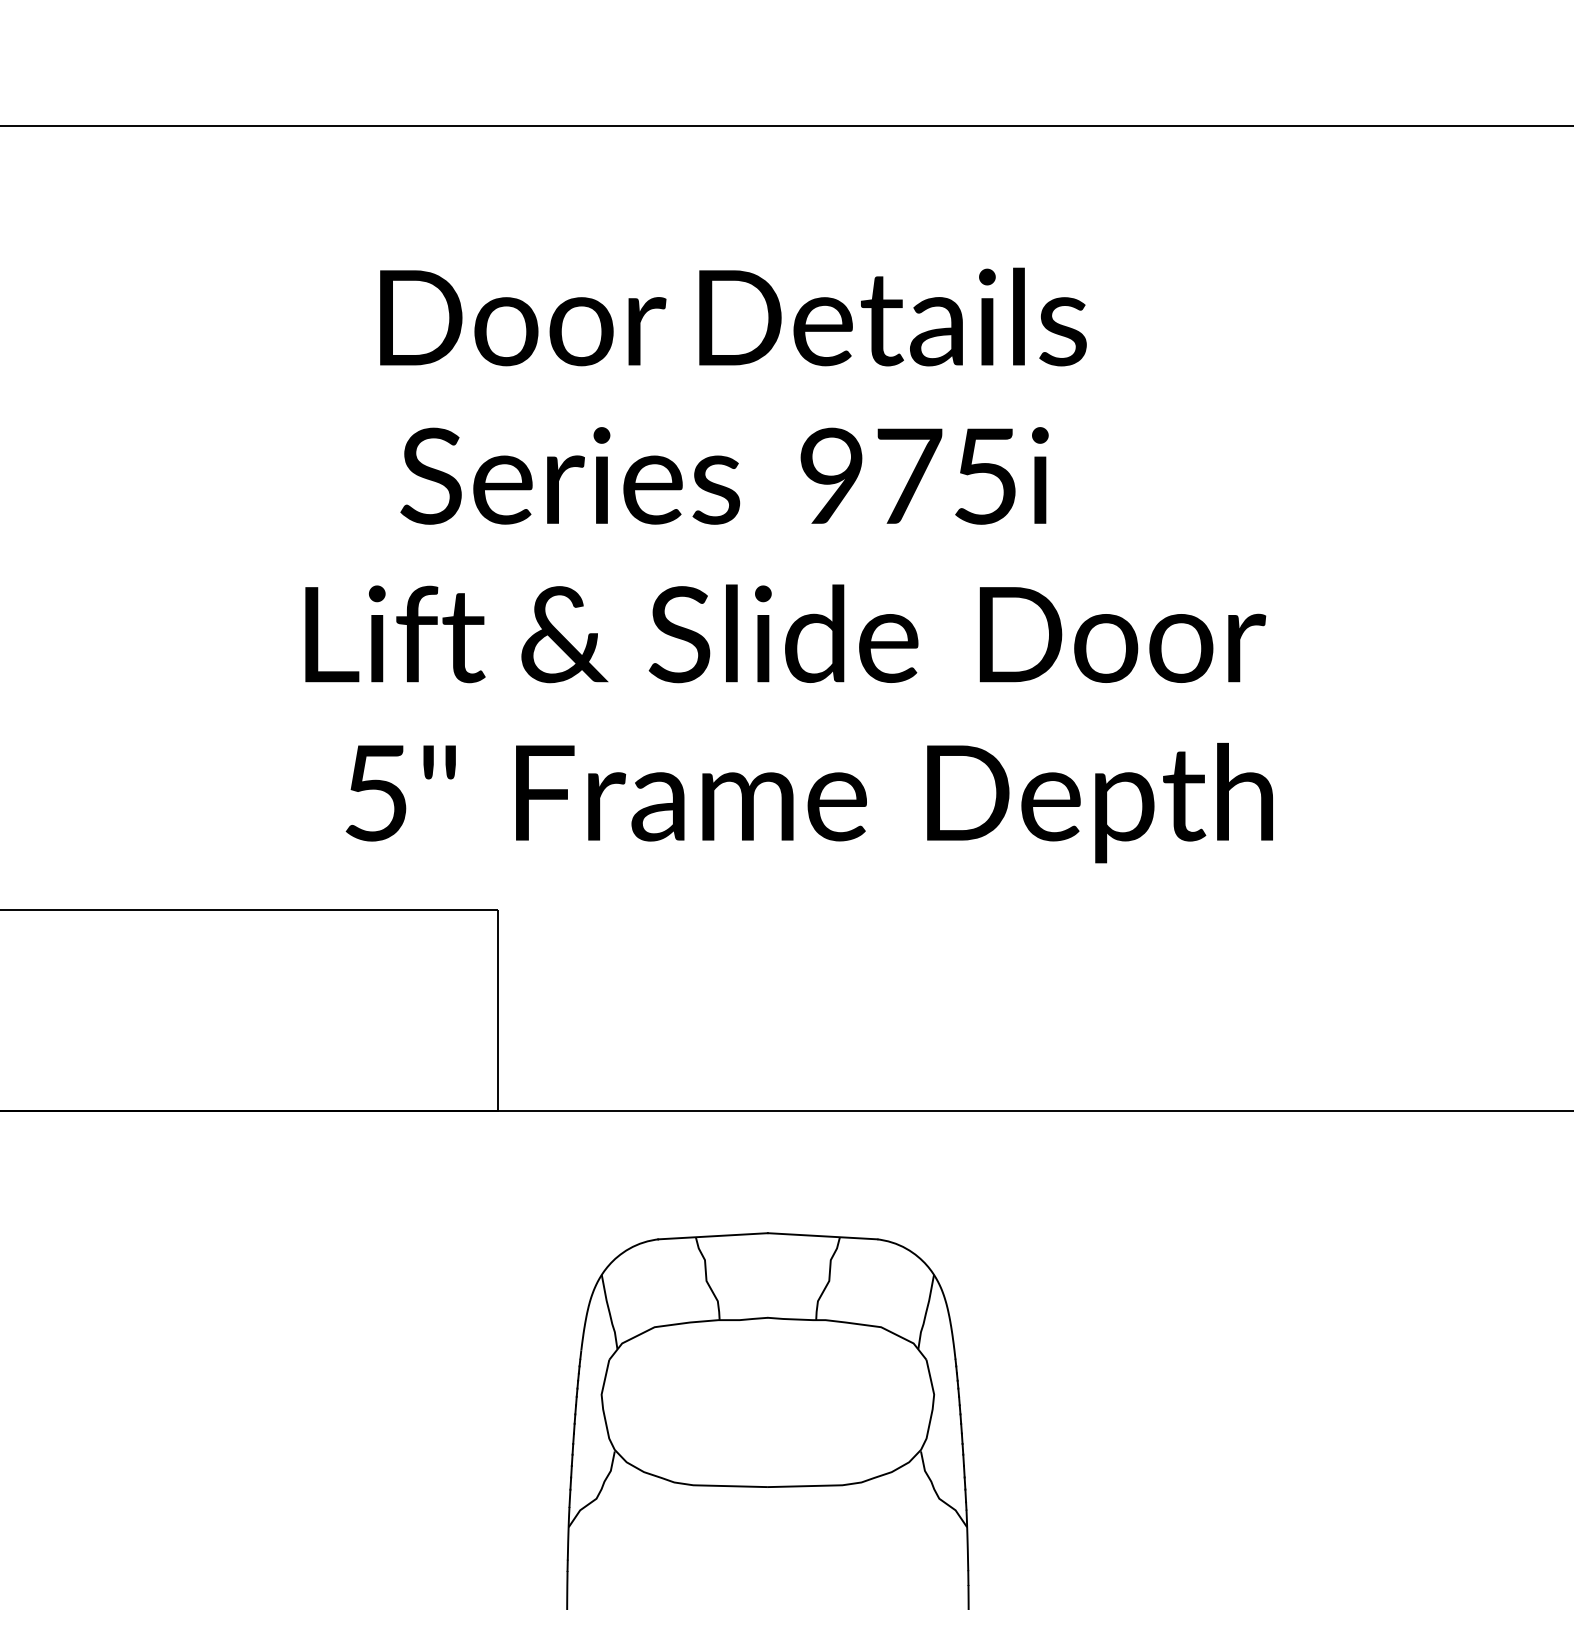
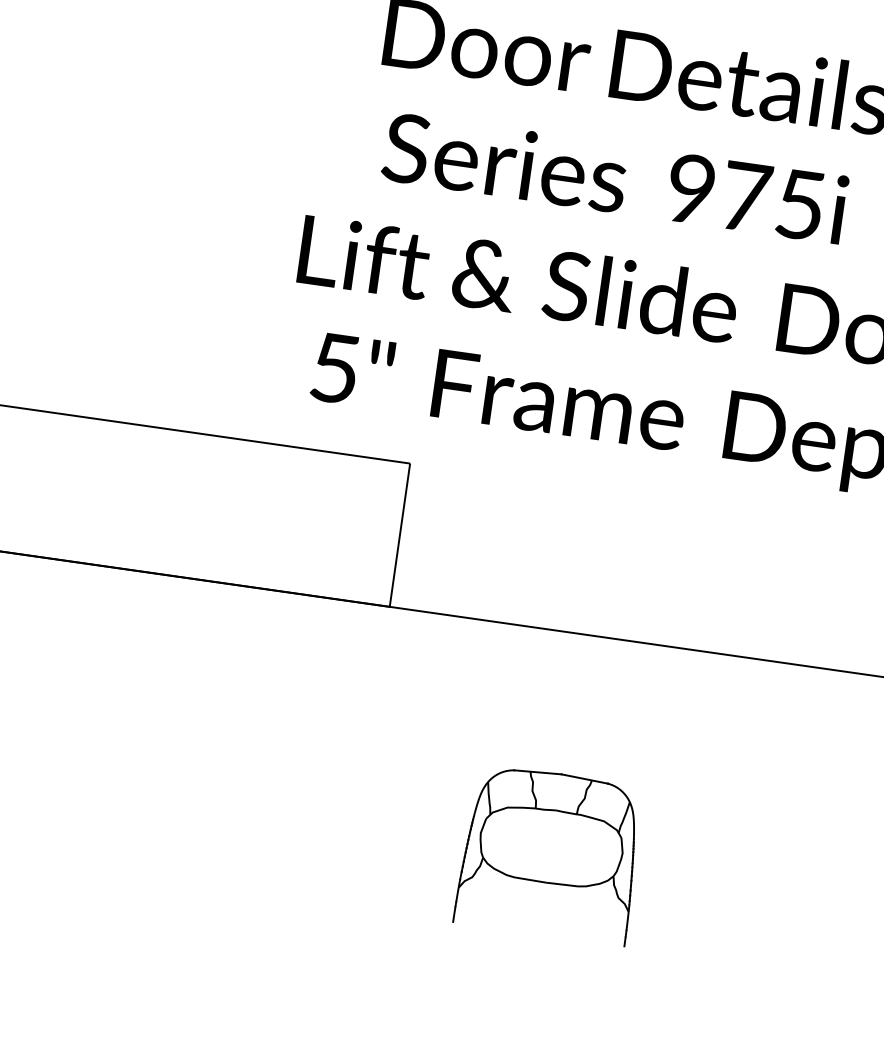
part: (767, 1420) -> (549, 854), size x0.6

